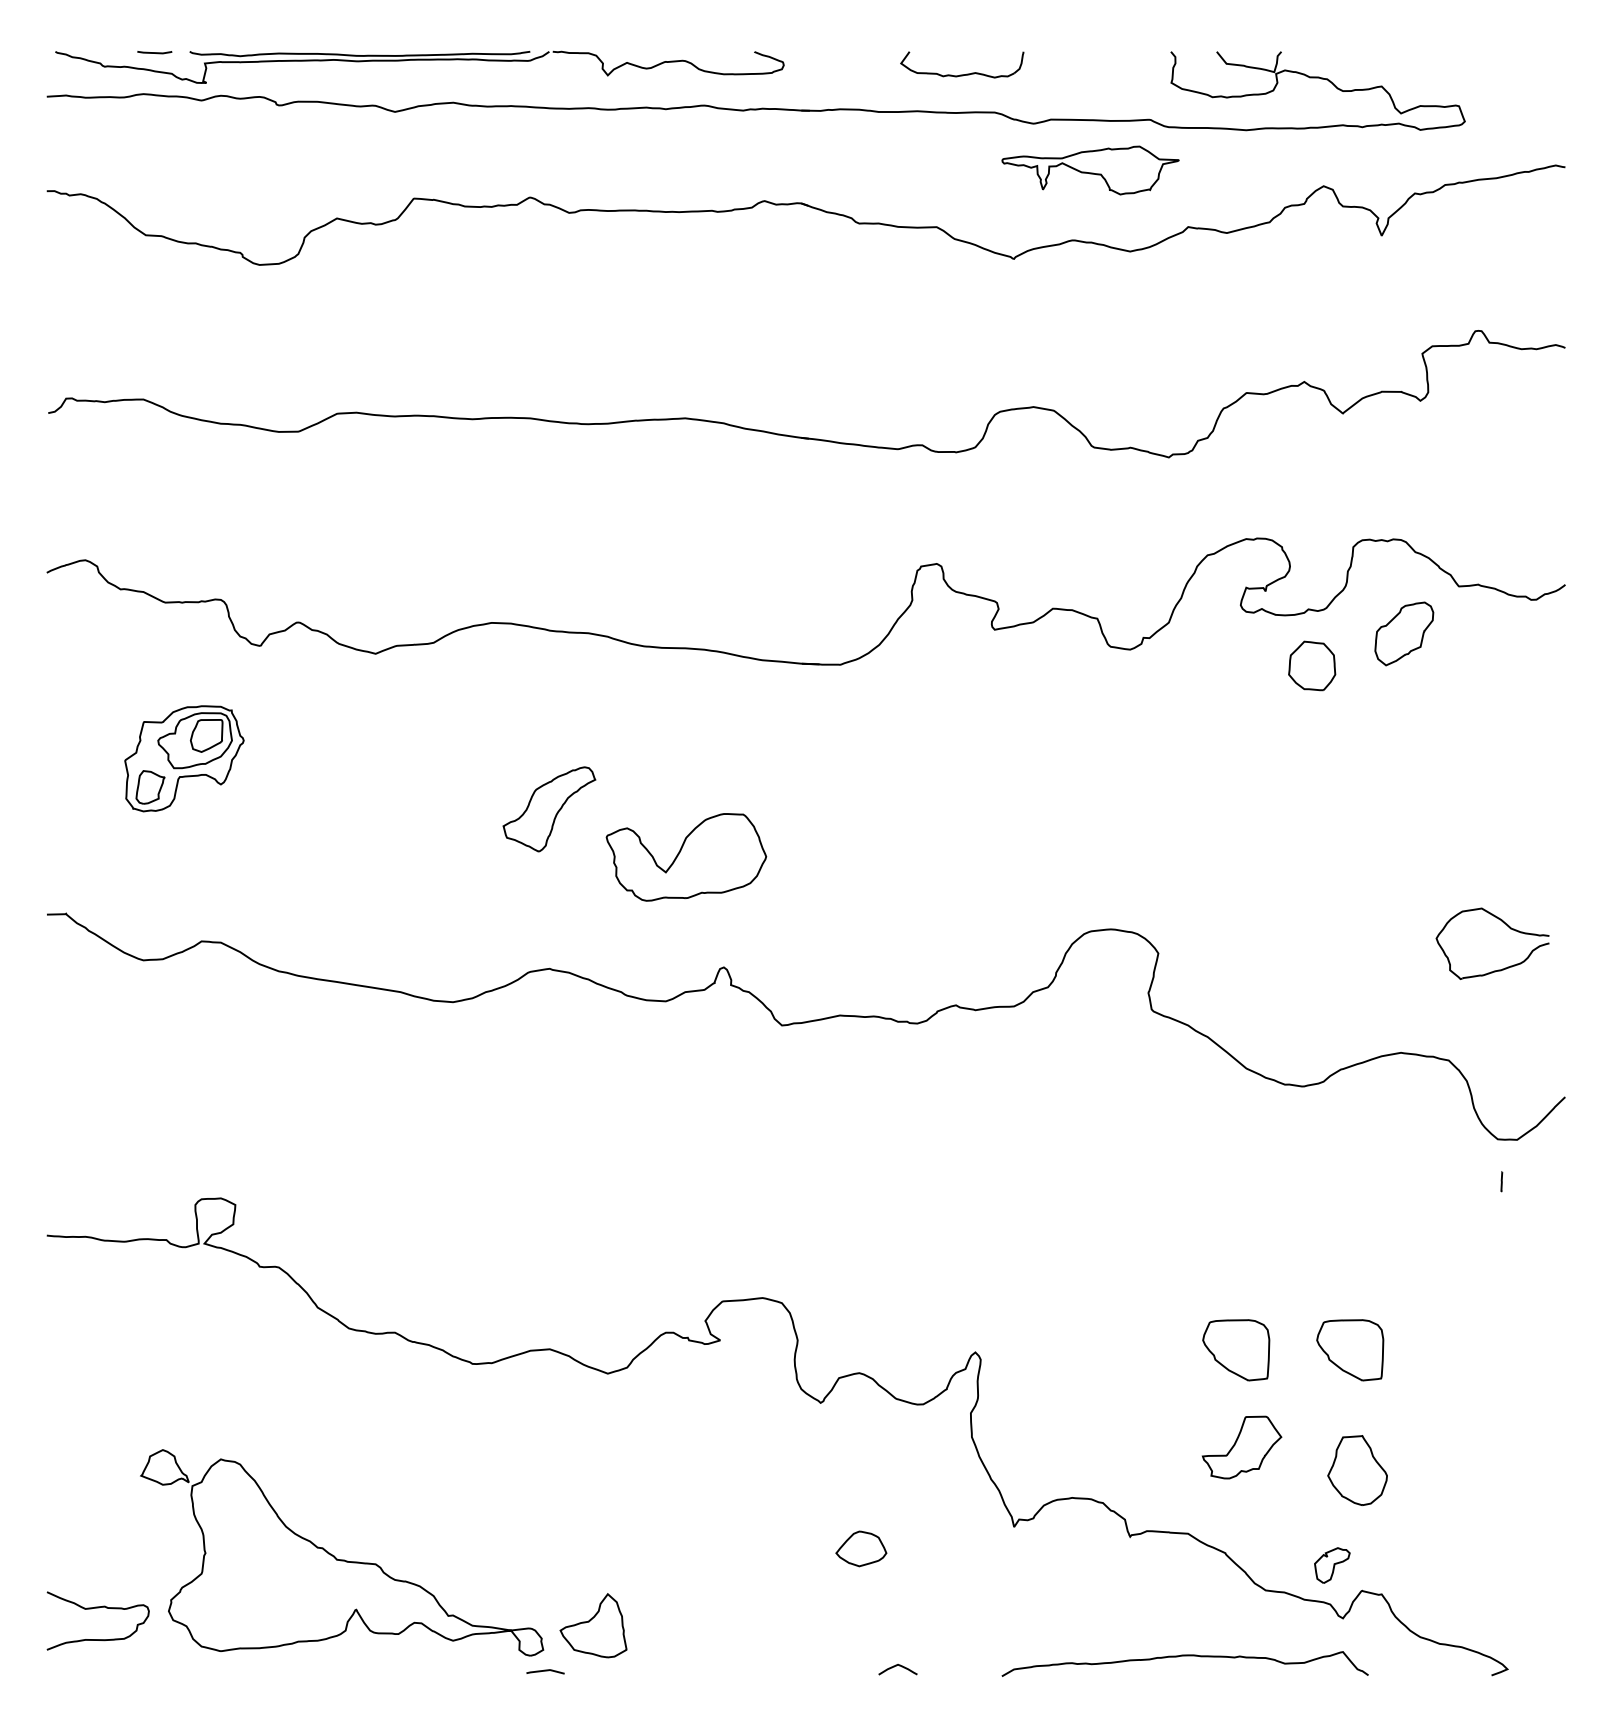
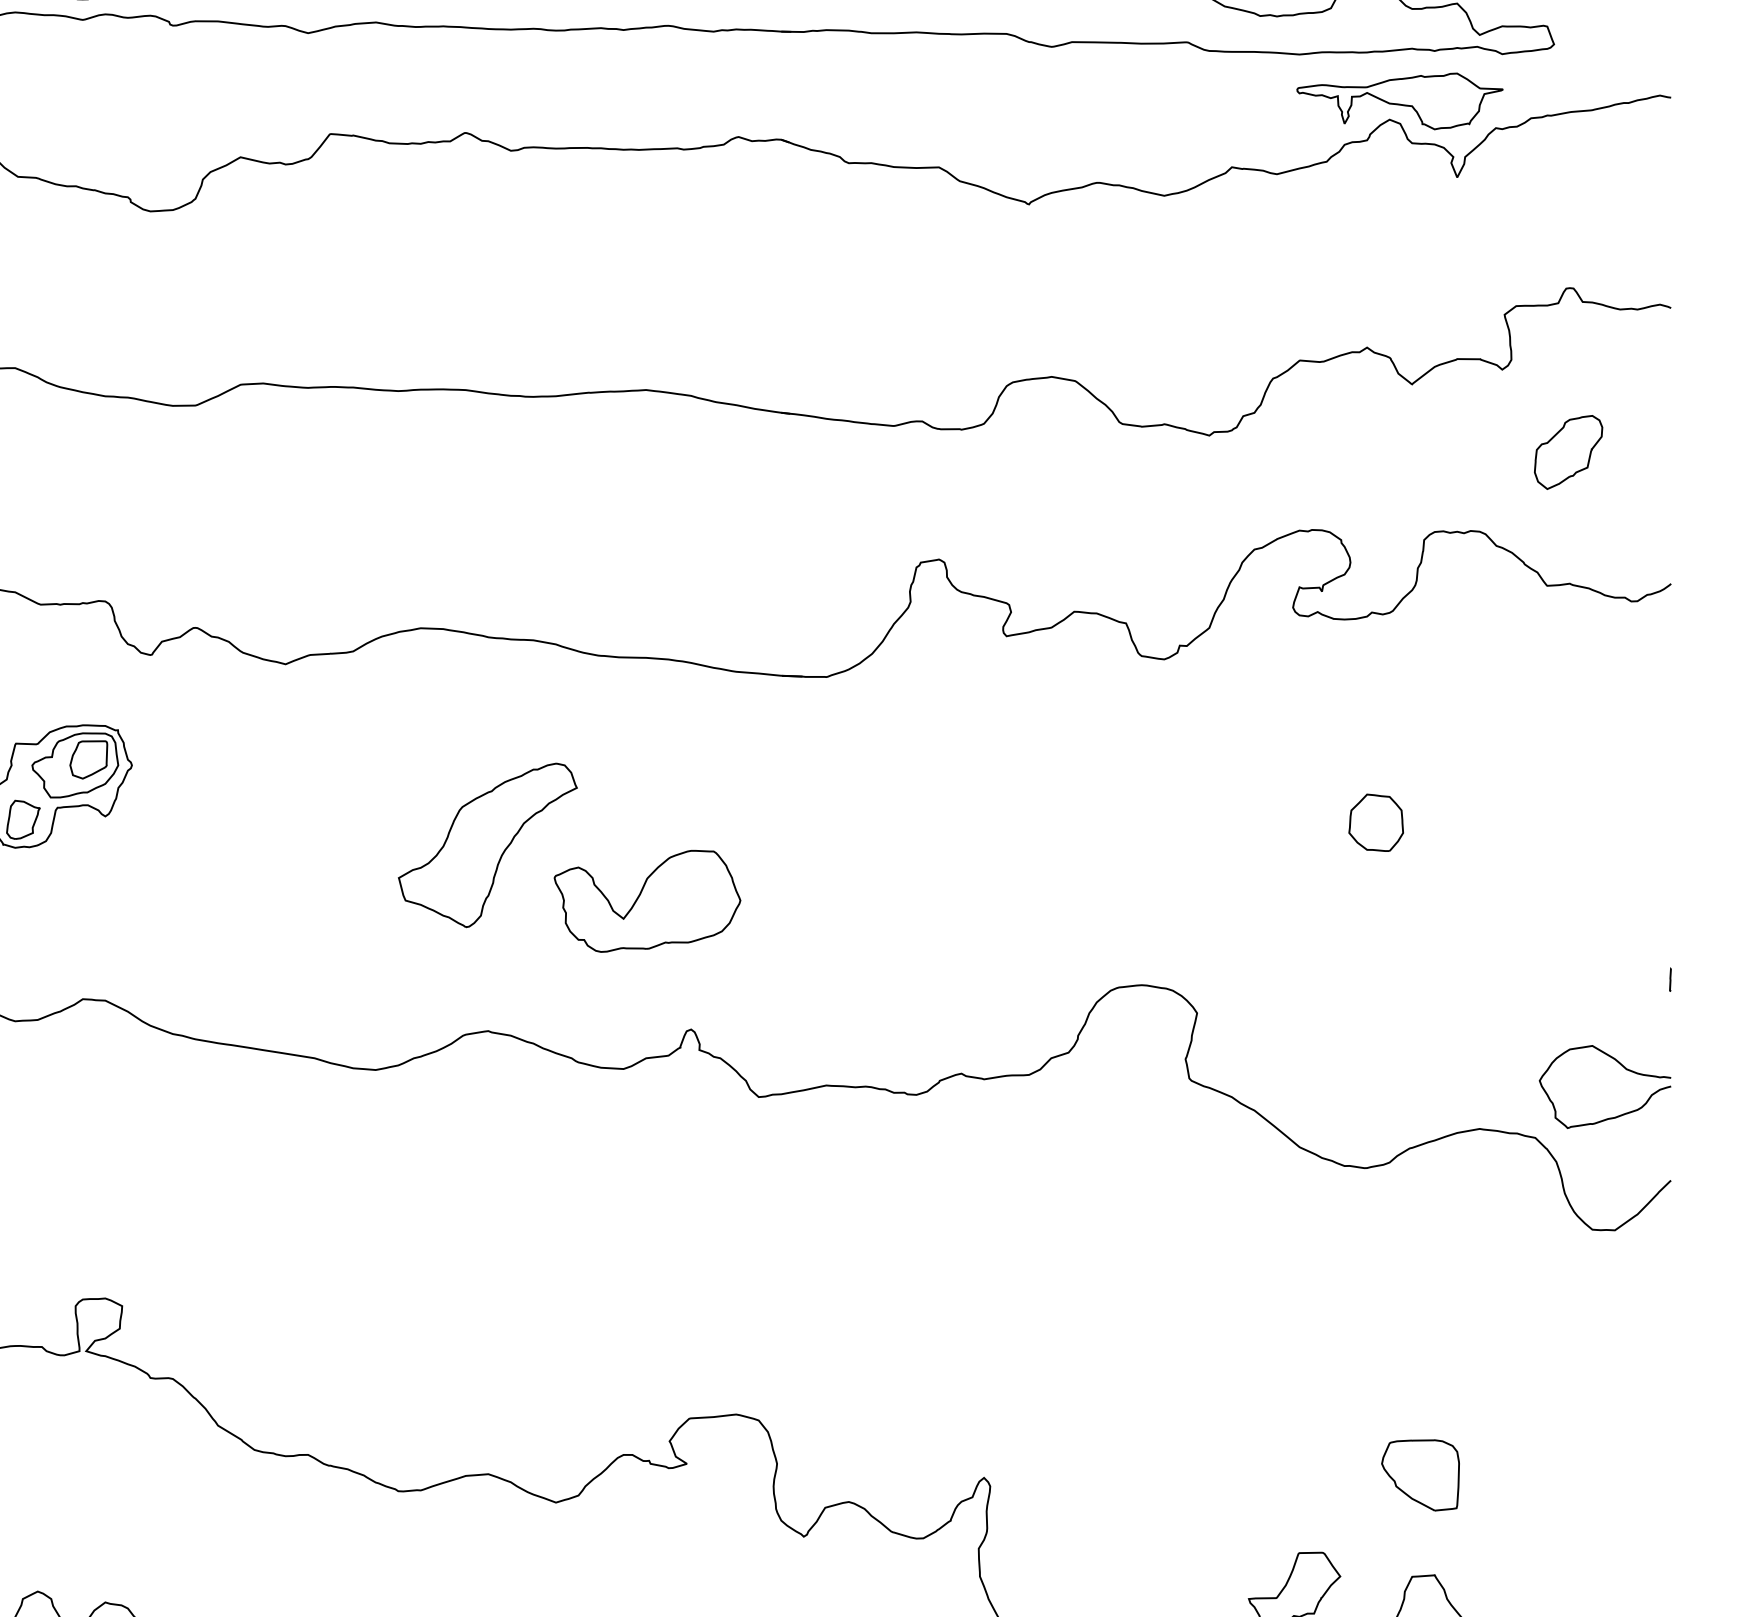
part: (1090, 170) -> (1399, 101), moved
part: (1404, 633) -> (1568, 451), moved
part: (1312, 665) -> (1376, 822), moved
part: (549, 809) -> (488, 845), size x1.67
part: (1508, 927) -> (1623, 1068), moved
line: (1501, 1181) -> (1670, 979), moved
part: (1236, 1350) -> (1288, 1475), removed

